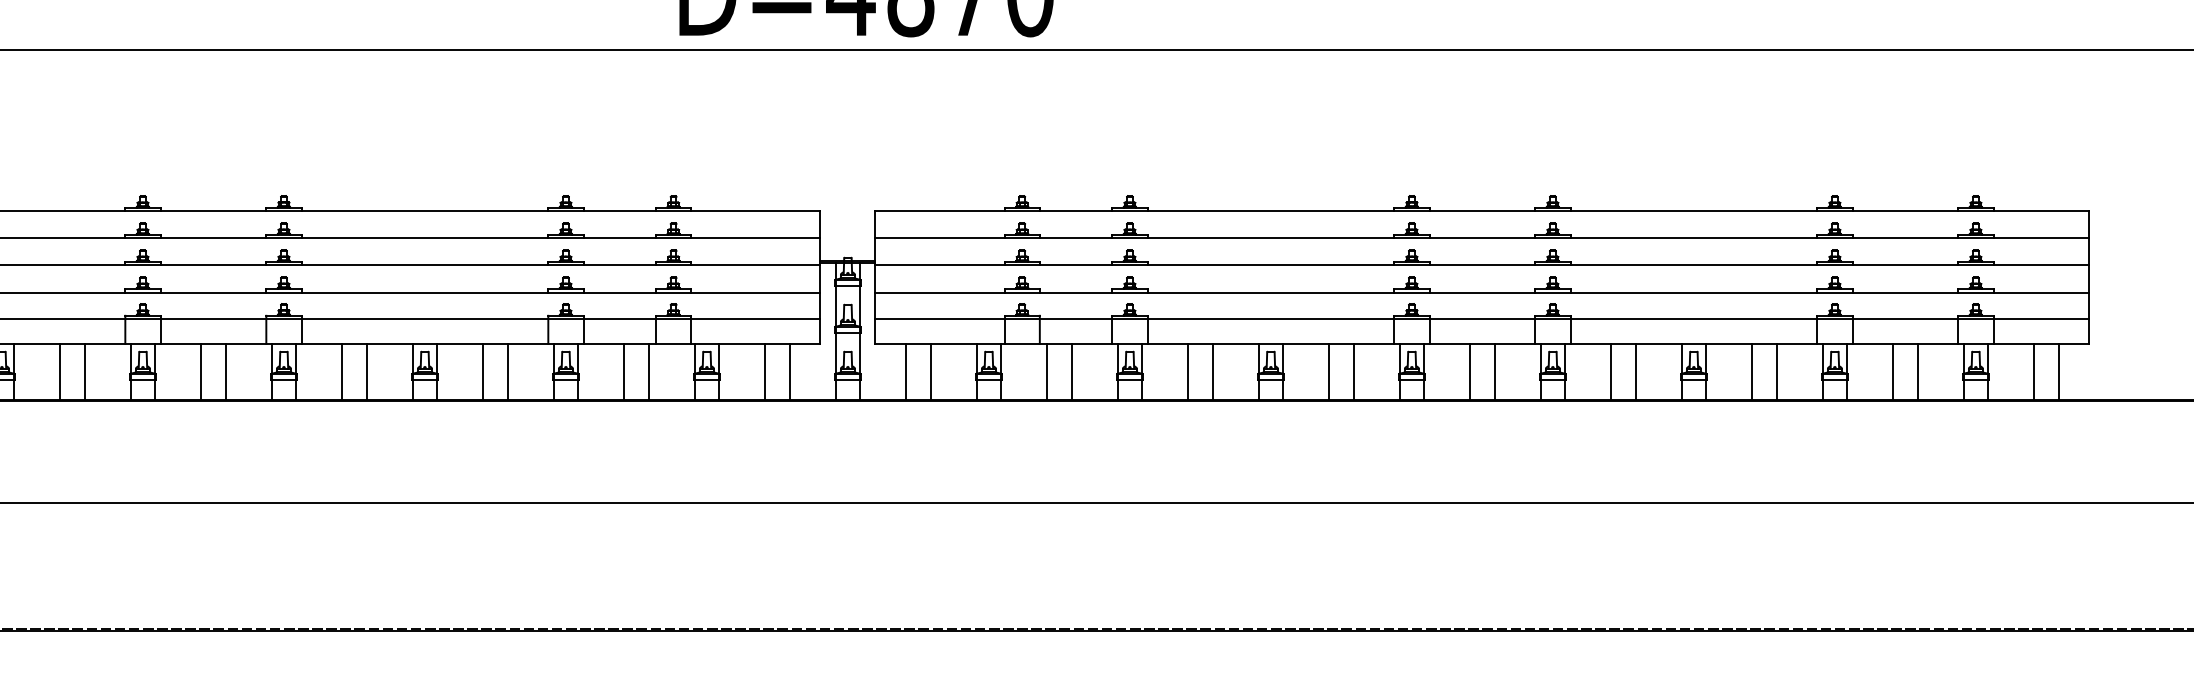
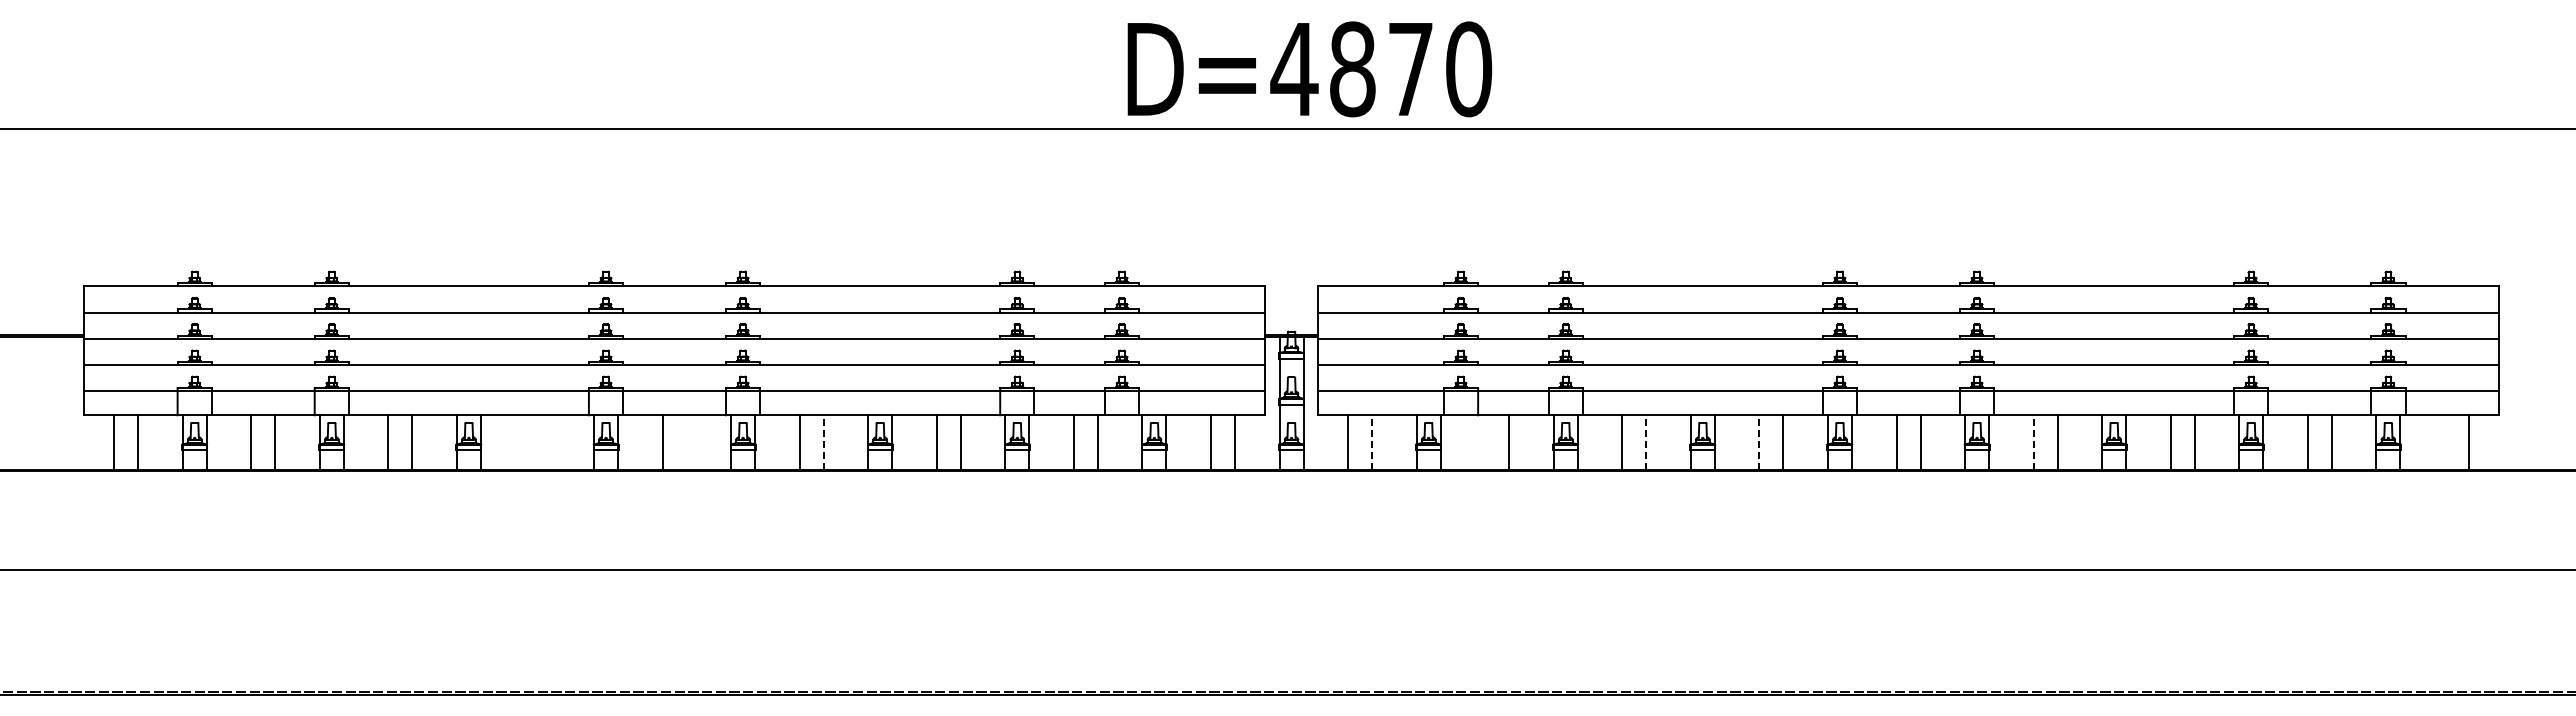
line: (366, 370) -> (823, 441), solid -> dashed
line: (931, 370) -> (1372, 441), solid -> dashed
line: (1212, 370) -> (1646, 441), solid -> dashed
line: (1329, 370) -> (1759, 441), solid -> dashed
line: (1610, 370) -> (2033, 441), solid -> dashed
line: (60, 371) -> (525, 442), removed
line: (84, 371) -> (549, 442), removed
line: (225, 371) -> (686, 442), removed
line: (1047, 371) -> (1485, 442), removed
line: (2033, 371) -> (2444, 442), removed

